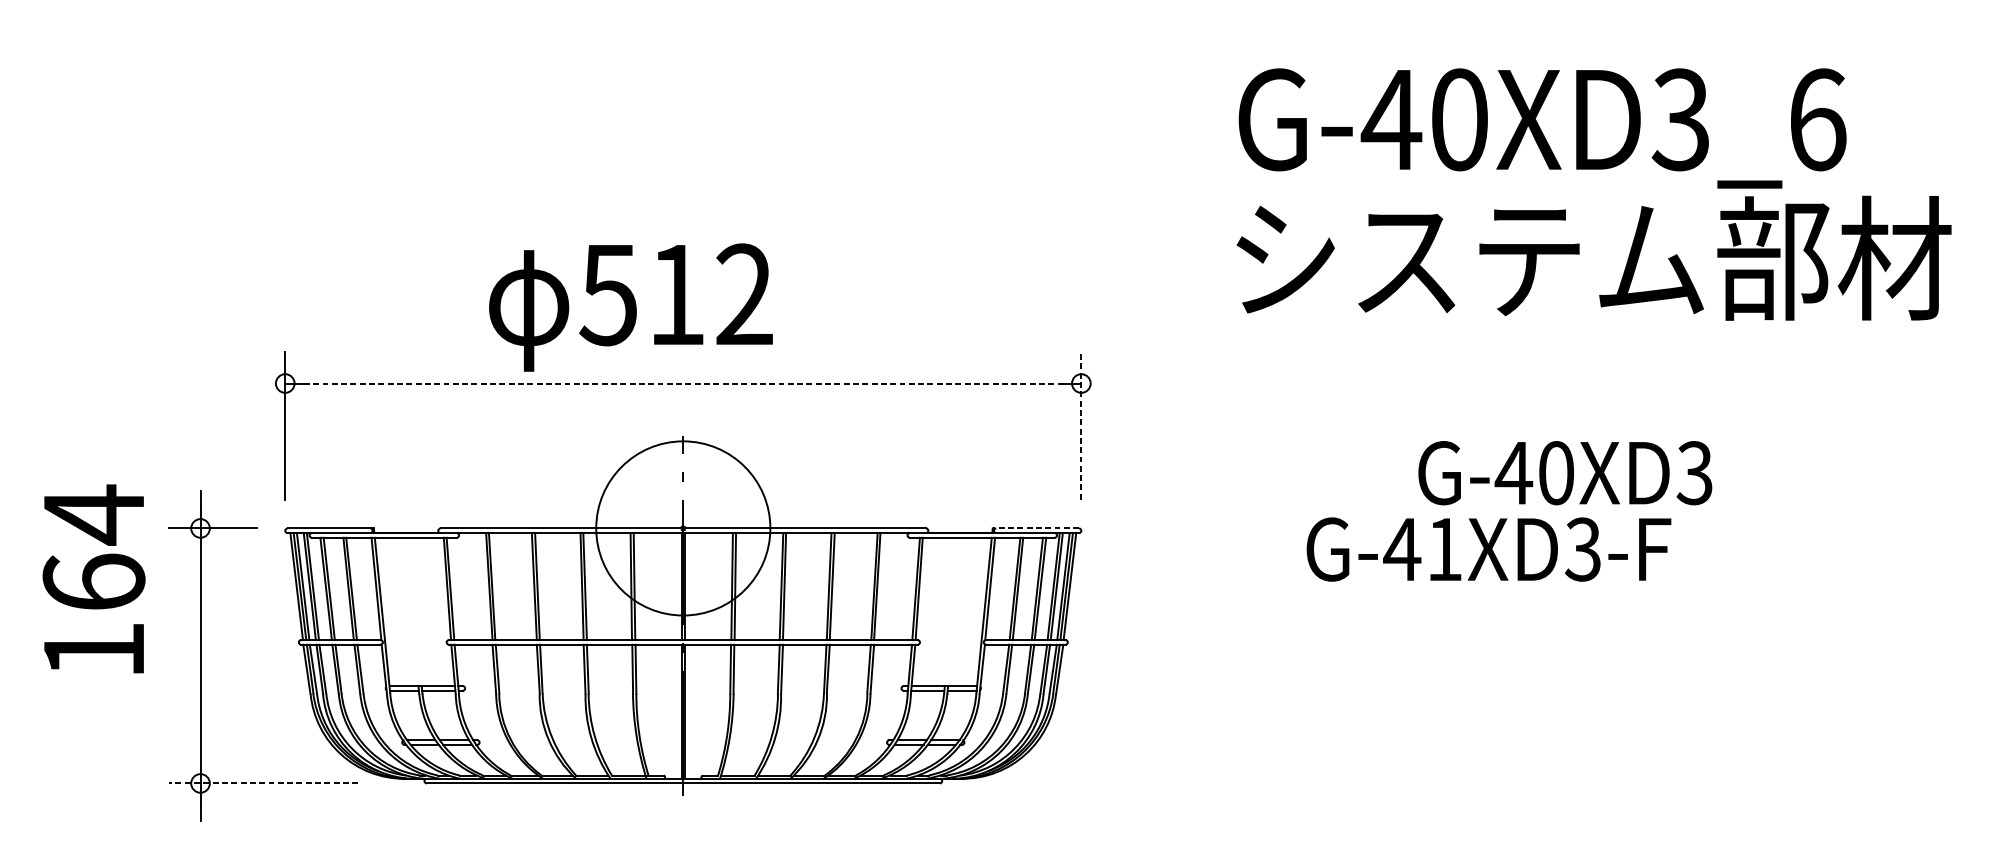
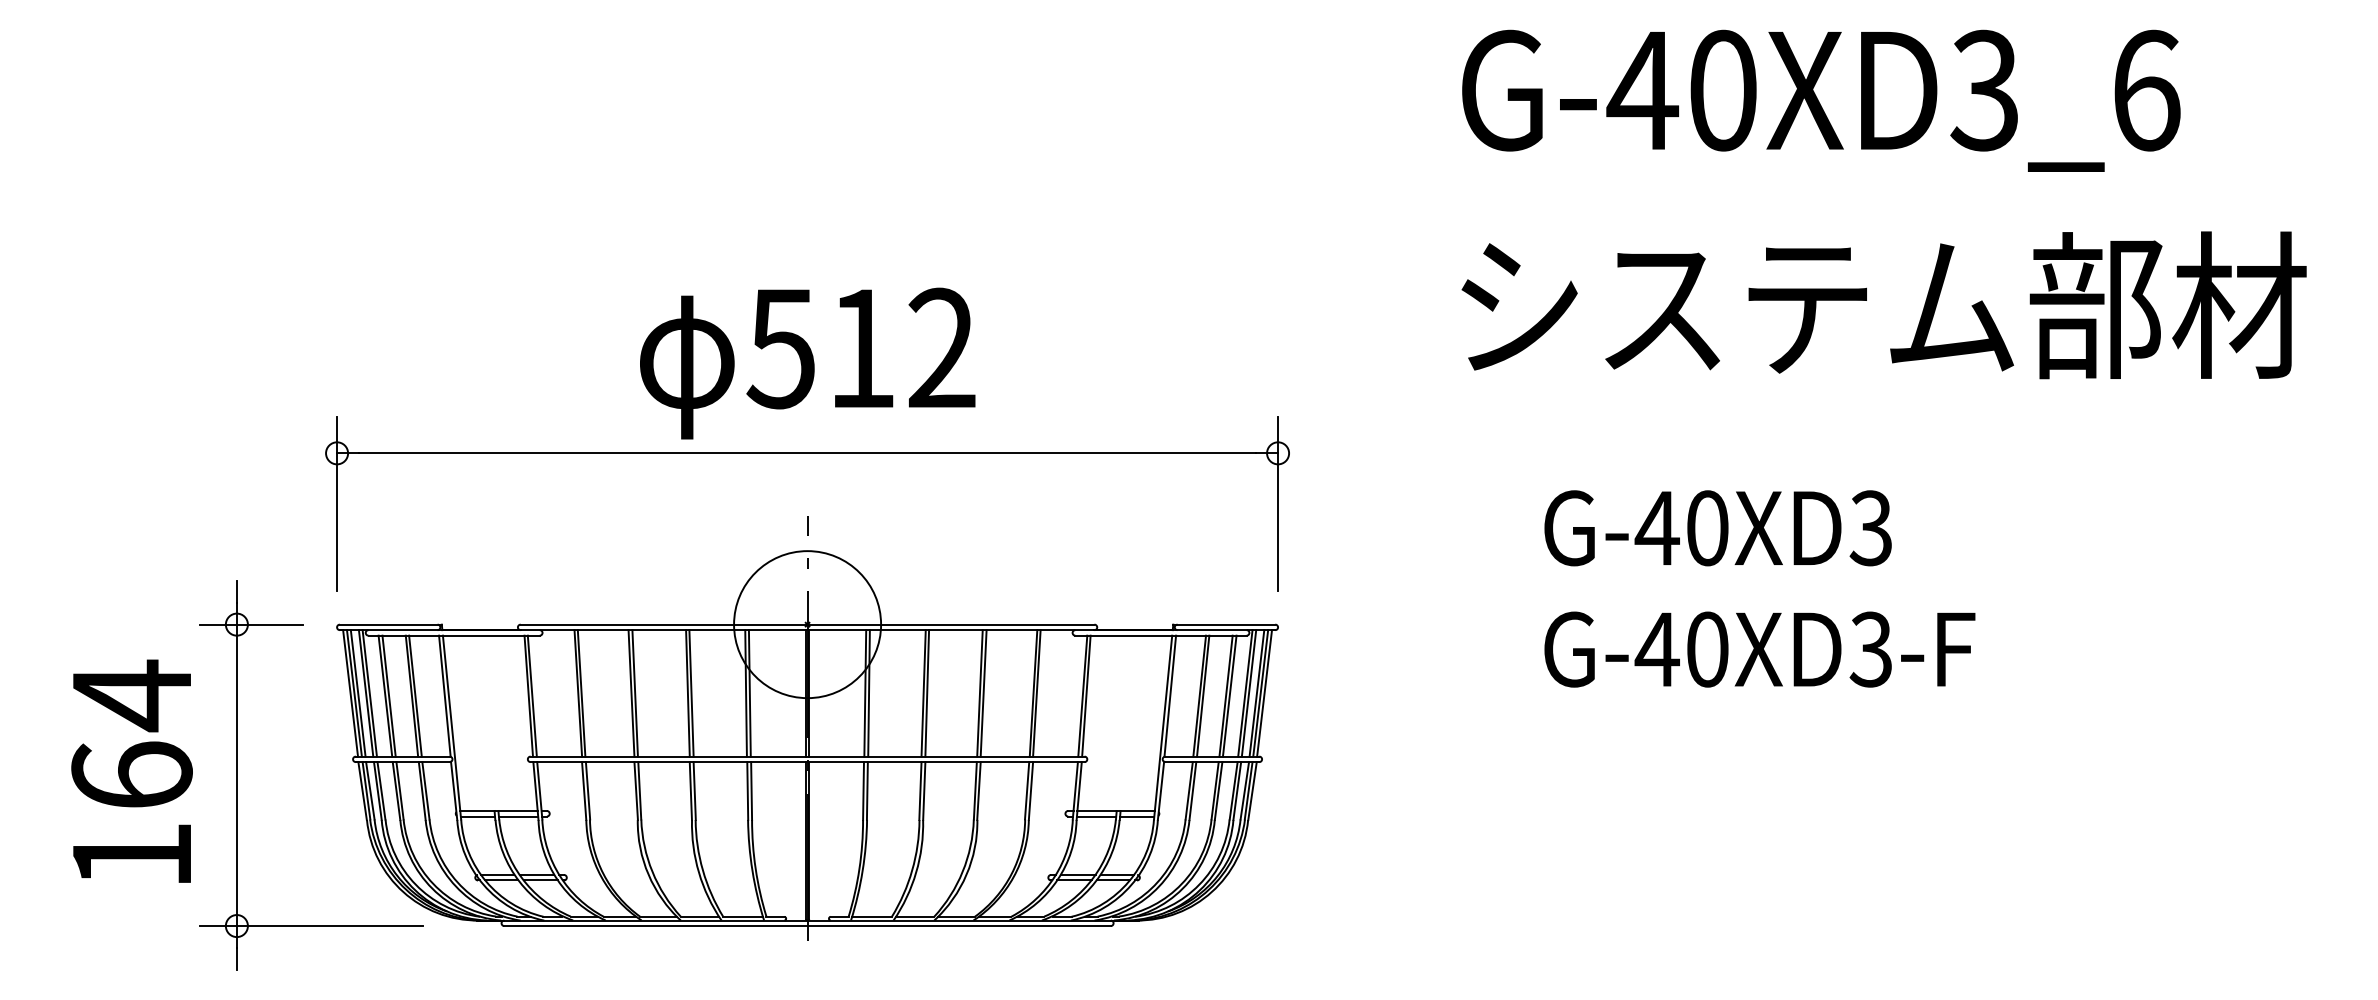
text: (1542, 128) -> (1821, 100), moved
text: (630, 307) -> (807, 363), moved
line: (684, 383) -> (808, 453), dashed -> solid
line: (1081, 425) -> (1278, 503), dashed -> solid
text: (1564, 473) -> (1717, 528), moved
circle: (683, 528) -> (807, 624), size x0.71
line: (1035, 528) -> (1223, 624), dashed -> solid
text: (1444, 549) -> (1707, 649), G-41XD3-F -> G-40XD3-F
text: (93, 578) -> (131, 770), moved
line: (263, 783) -> (311, 926), dashed -> solid

